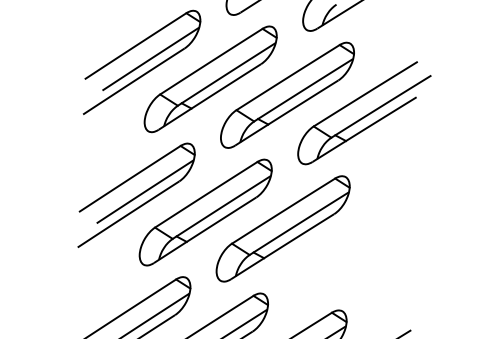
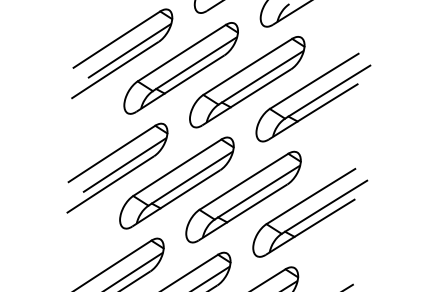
part: (360, 246) -> (310, 212), added

